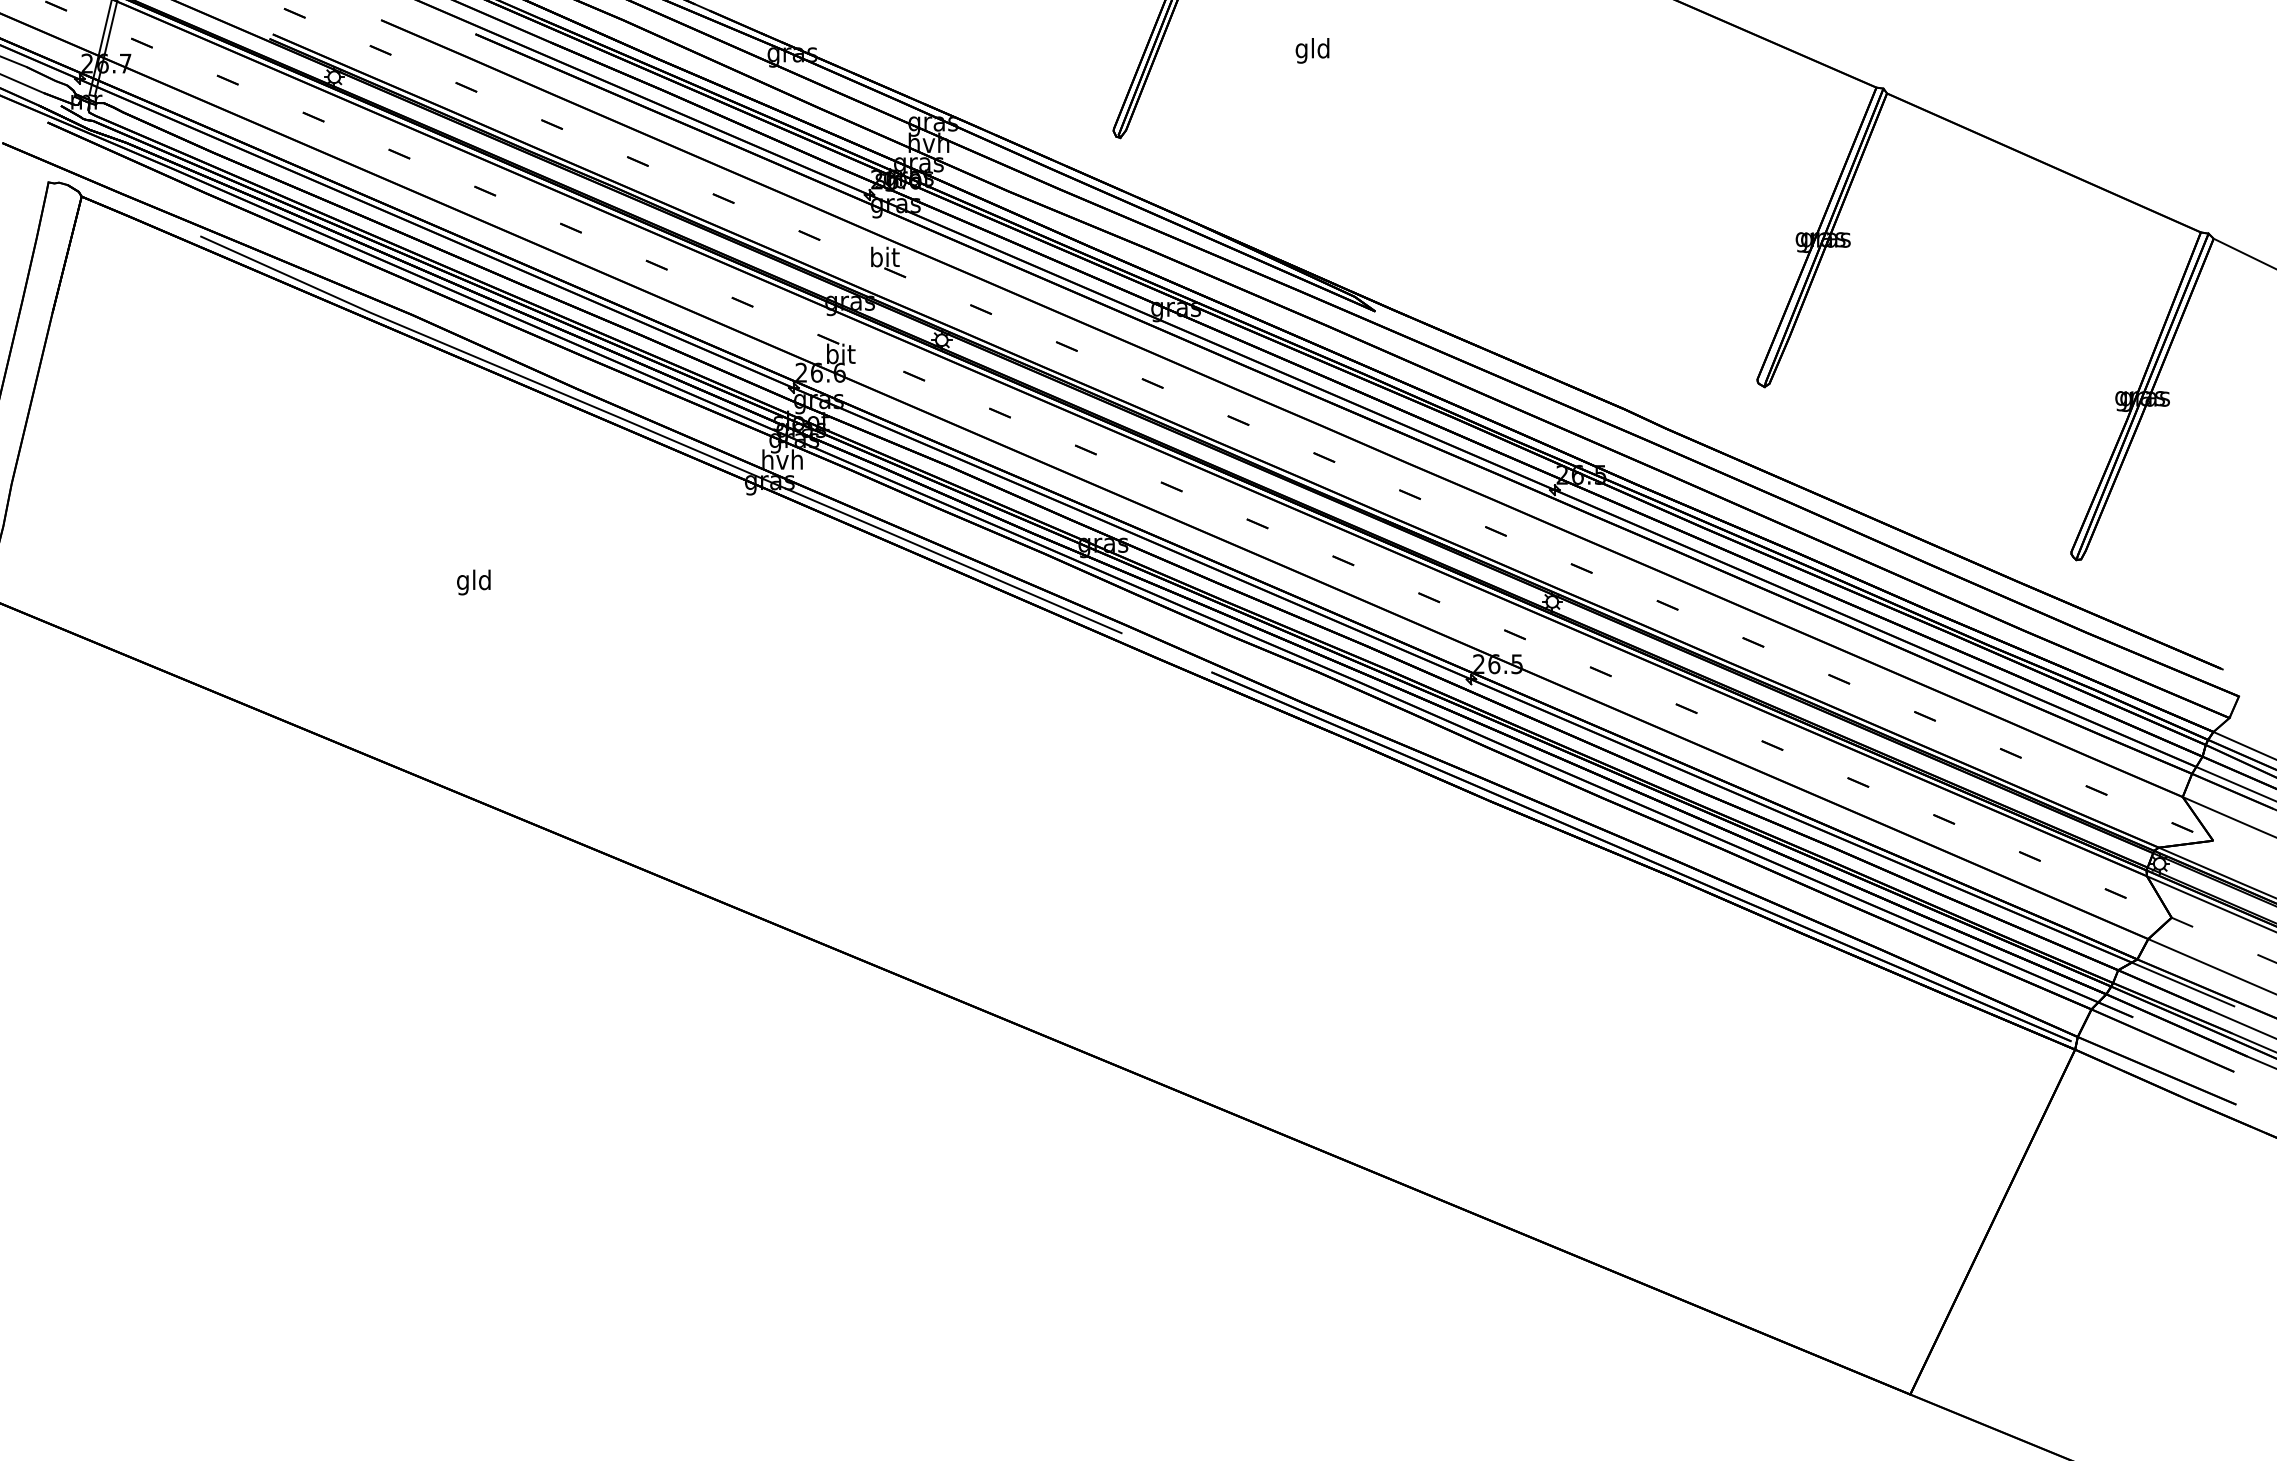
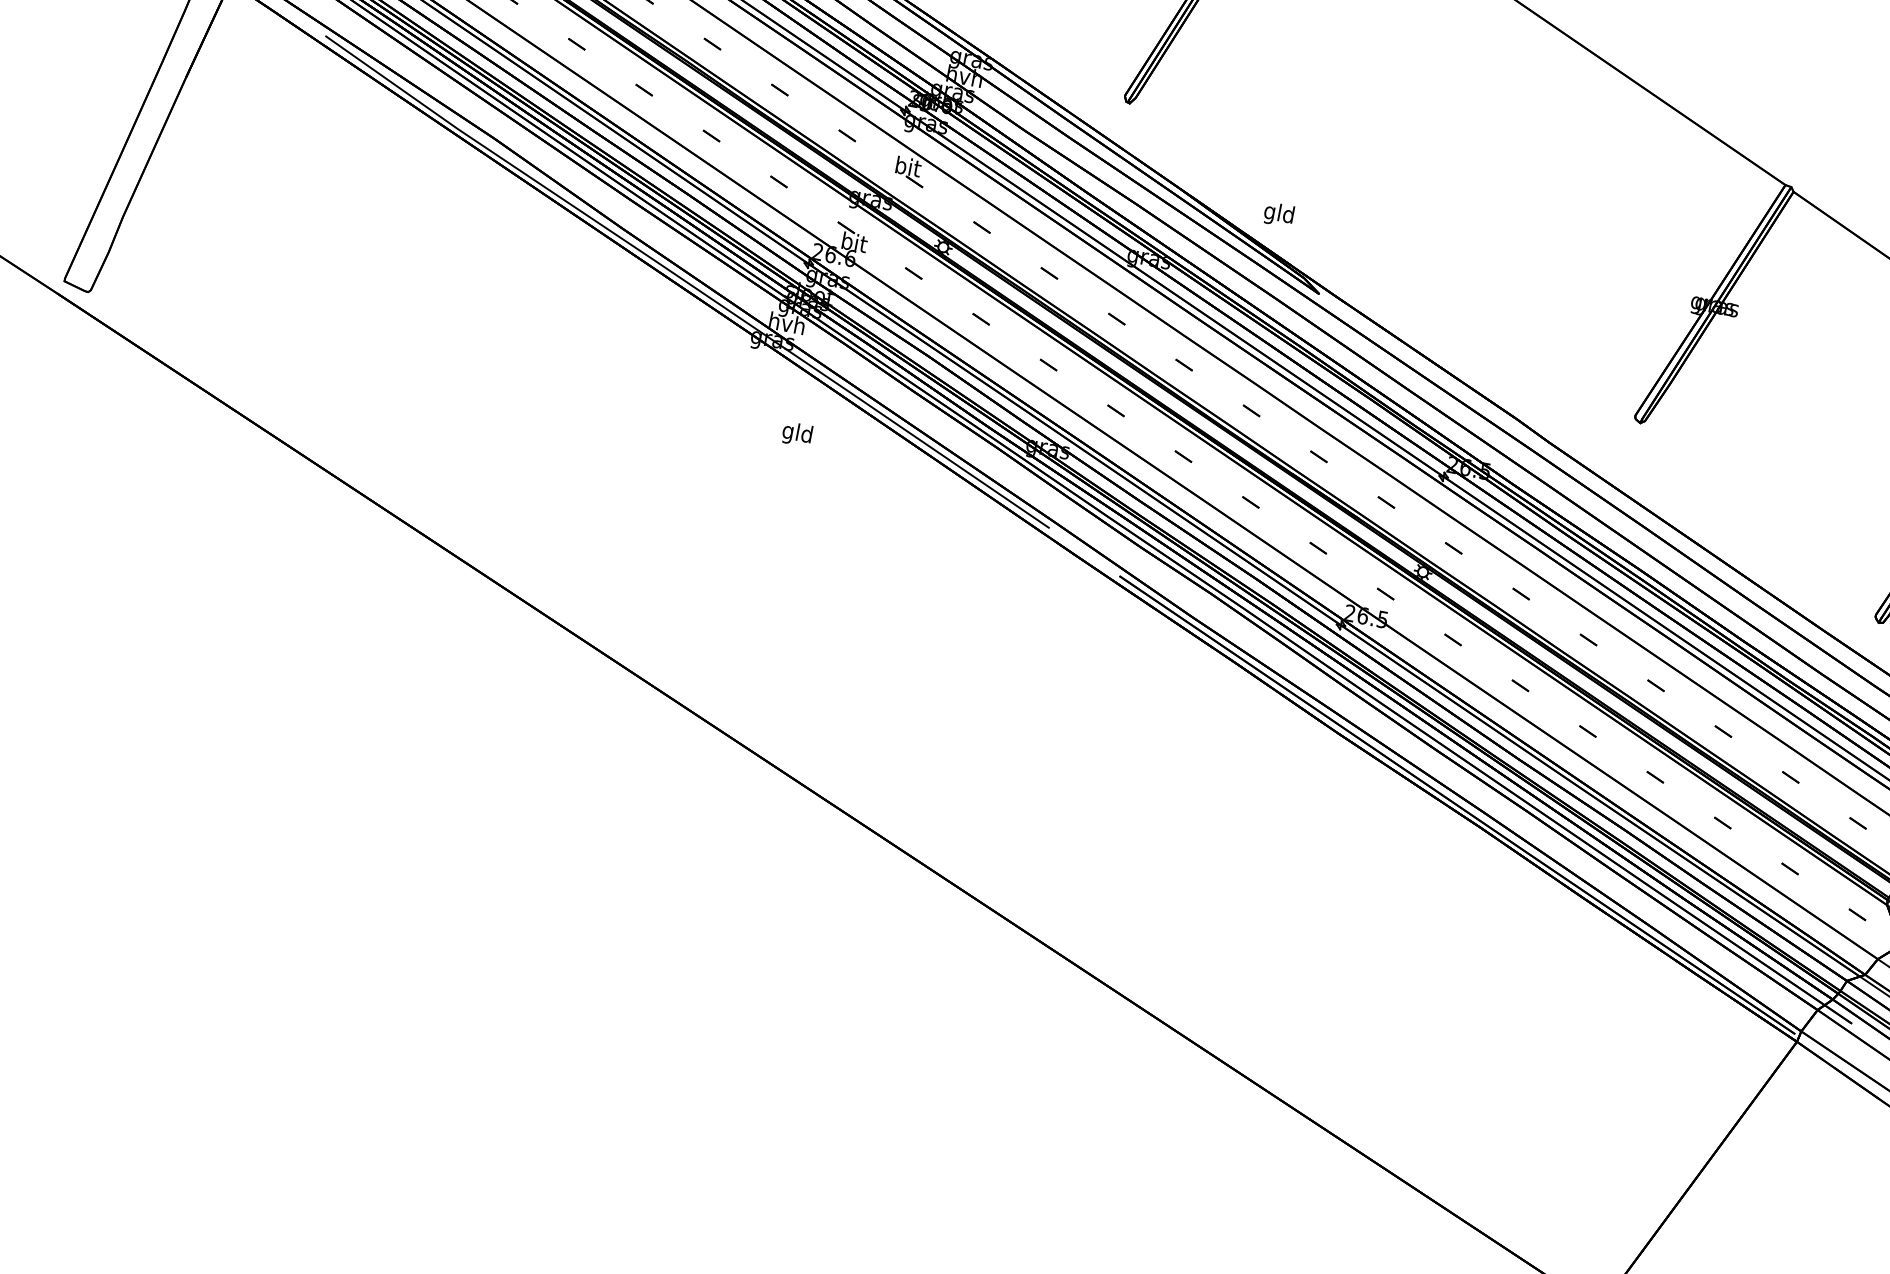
text: (1312, 50) -> (1278, 214), moved
text: (473, 582) -> (796, 434), moved

